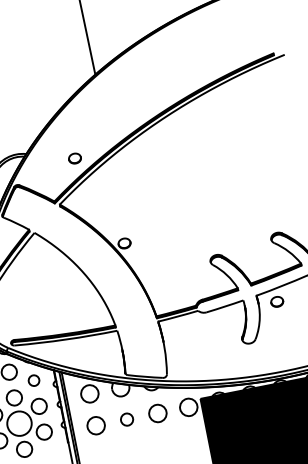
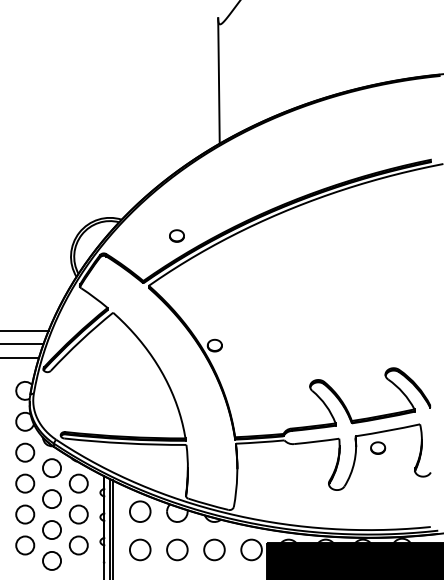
circle: (33, 380) -> (78, 483), size x1.43
circle: (127, 419) -> (177, 549), size x1.43
circle: (19, 423) -> (52, 530), size x0.62

